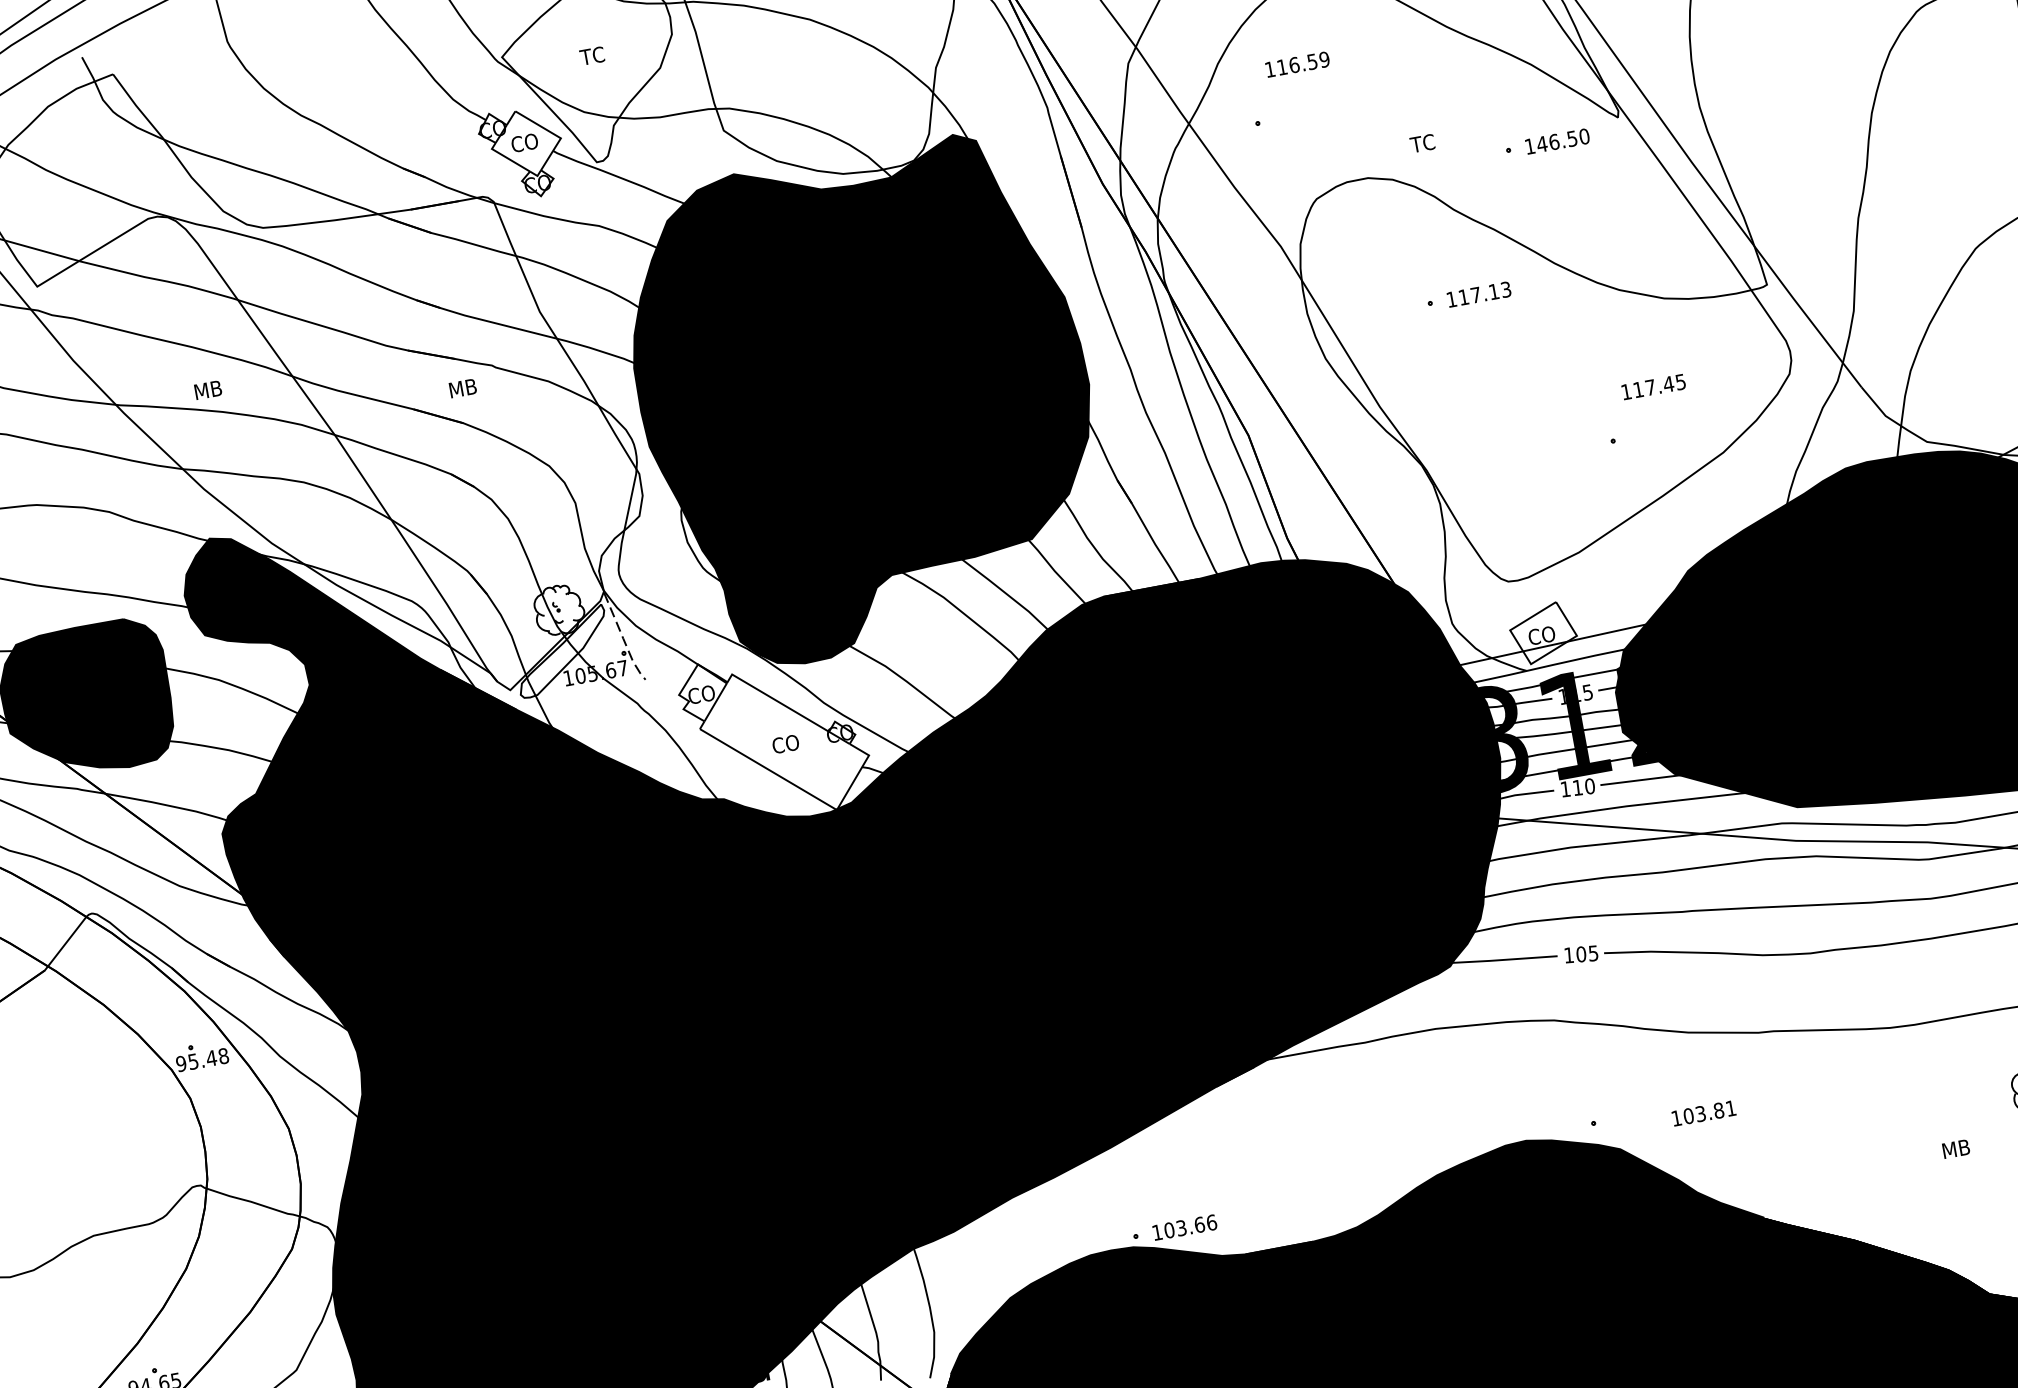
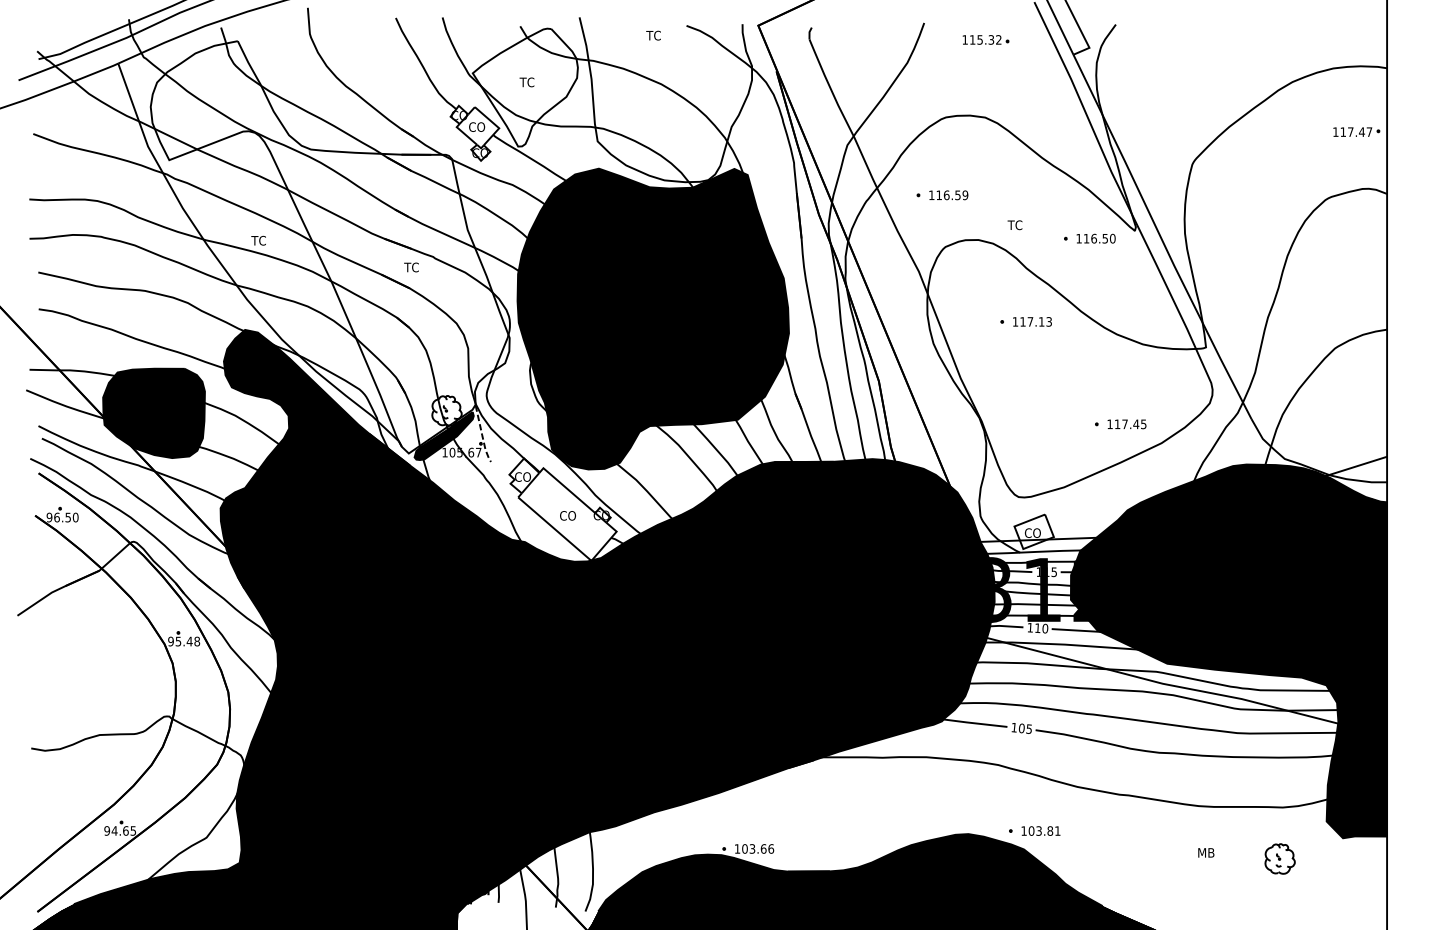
text: (1297, 64) -> (948, 195), moved
text: (1541, 143) -> (1086, 238), 146.50 -> 116.50
text: (1652, 387) -> (1126, 424), moved
text: (461, 388) -> (412, 267), MB -> TC
text: (206, 389) -> (259, 240), MB -> TC
fill: (561, 652) -> (443, 436), added
text: (1702, 1112) -> (1040, 830), moved
text: (1956, 1148) -> (1206, 852), moved

